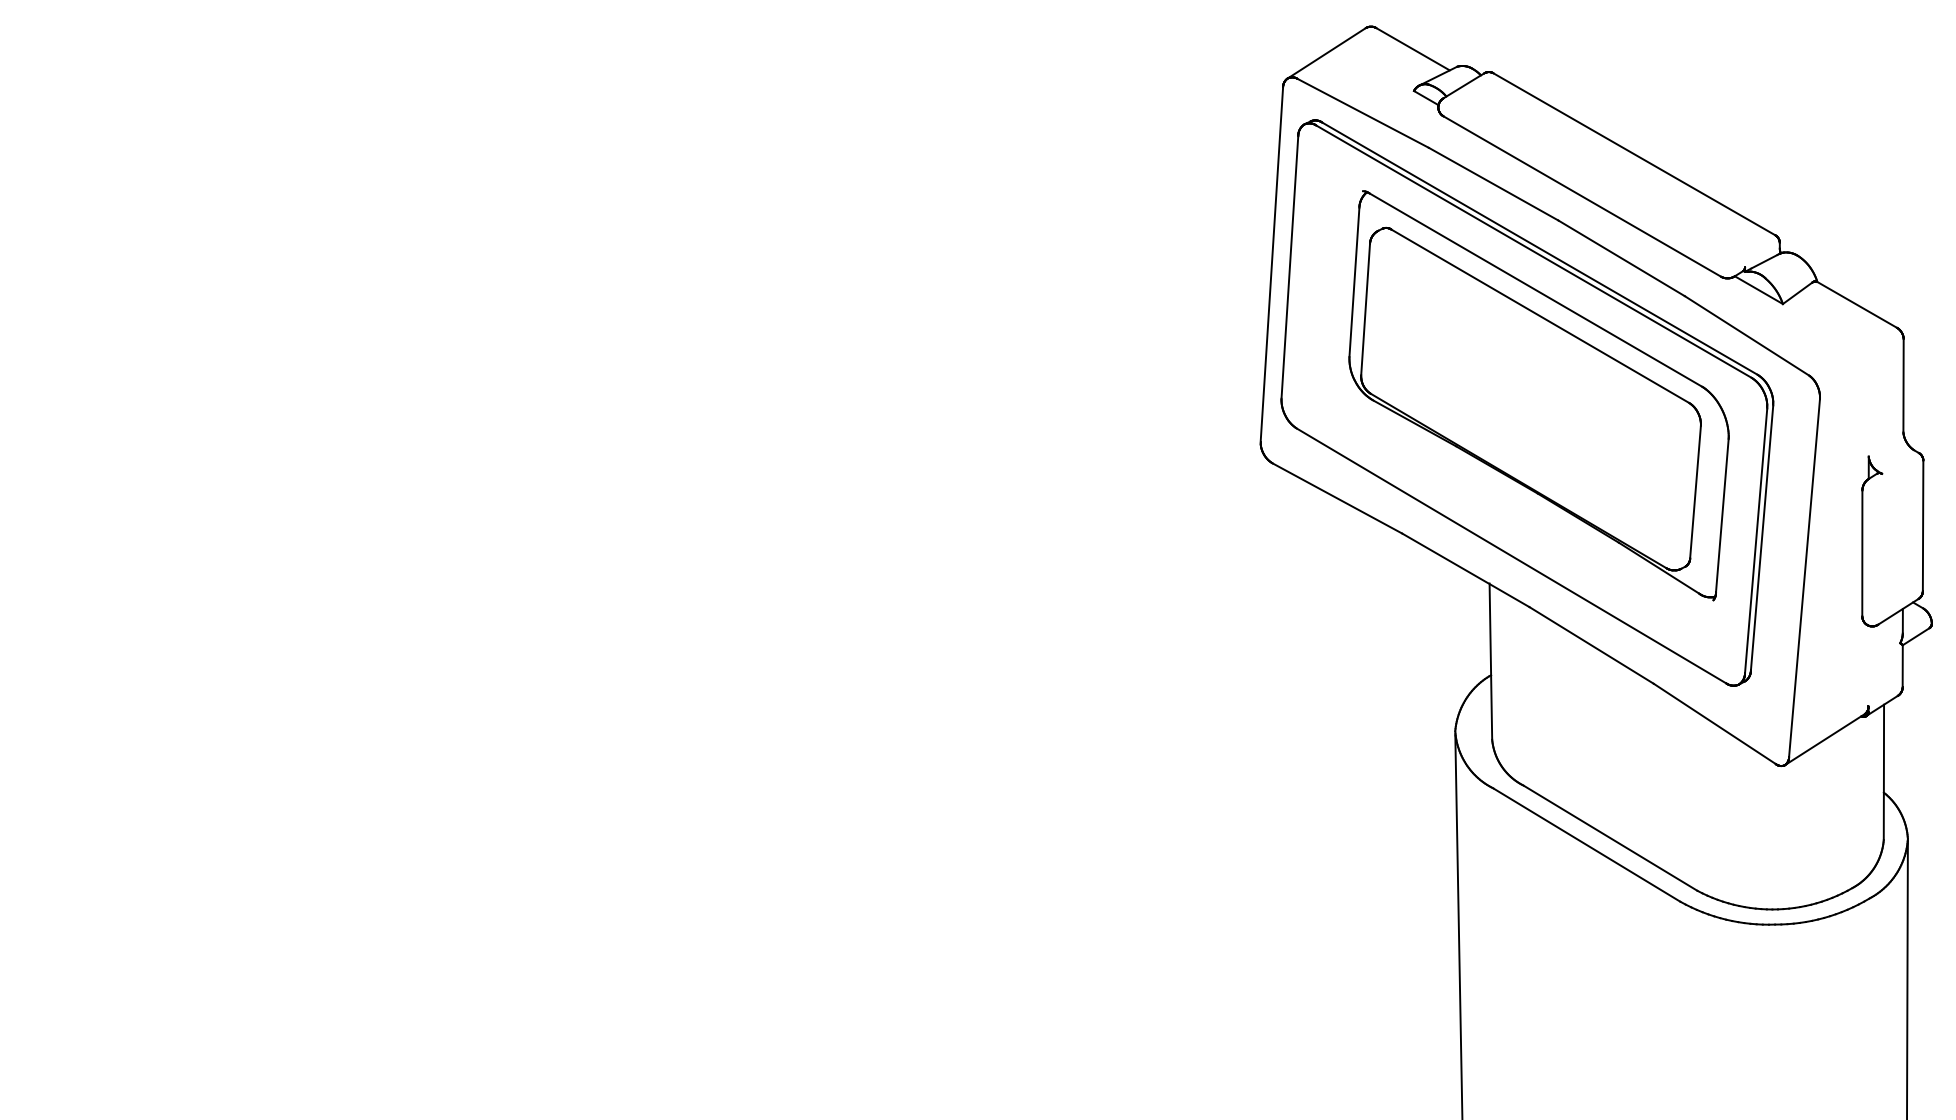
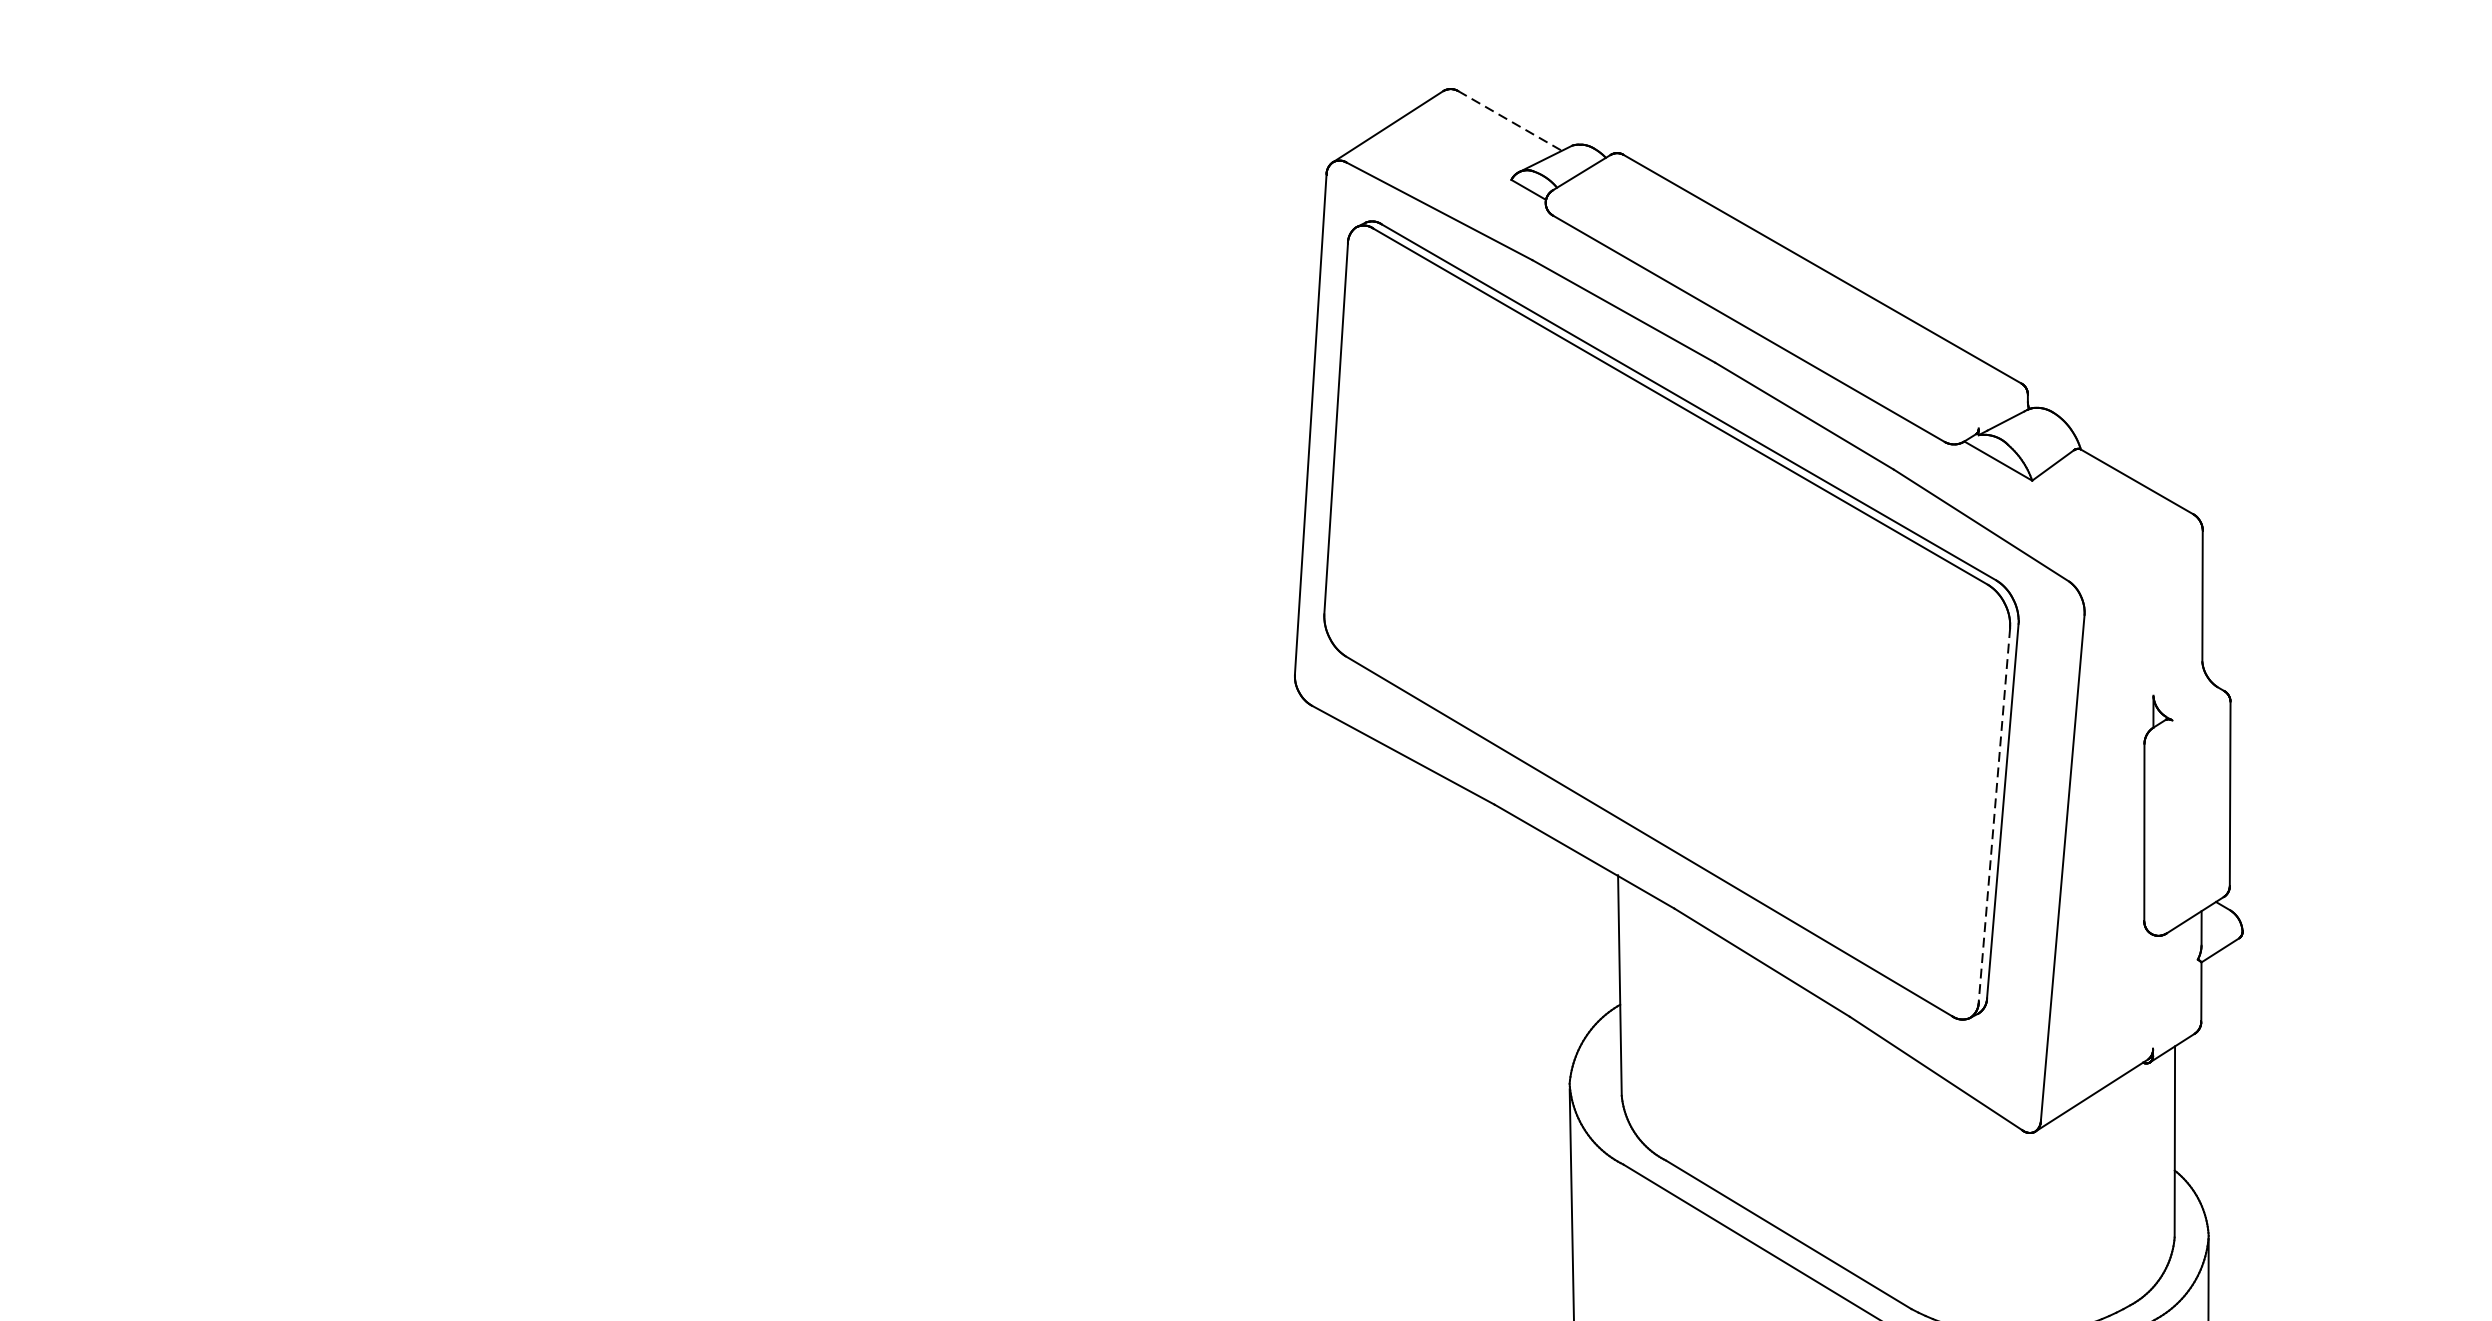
line: (1413, 49) -> (1510, 121), solid -> dashed
part: (1538, 395) -> (1687, 609), removed
line: (1756, 540) -> (1994, 814), solid -> dashed

